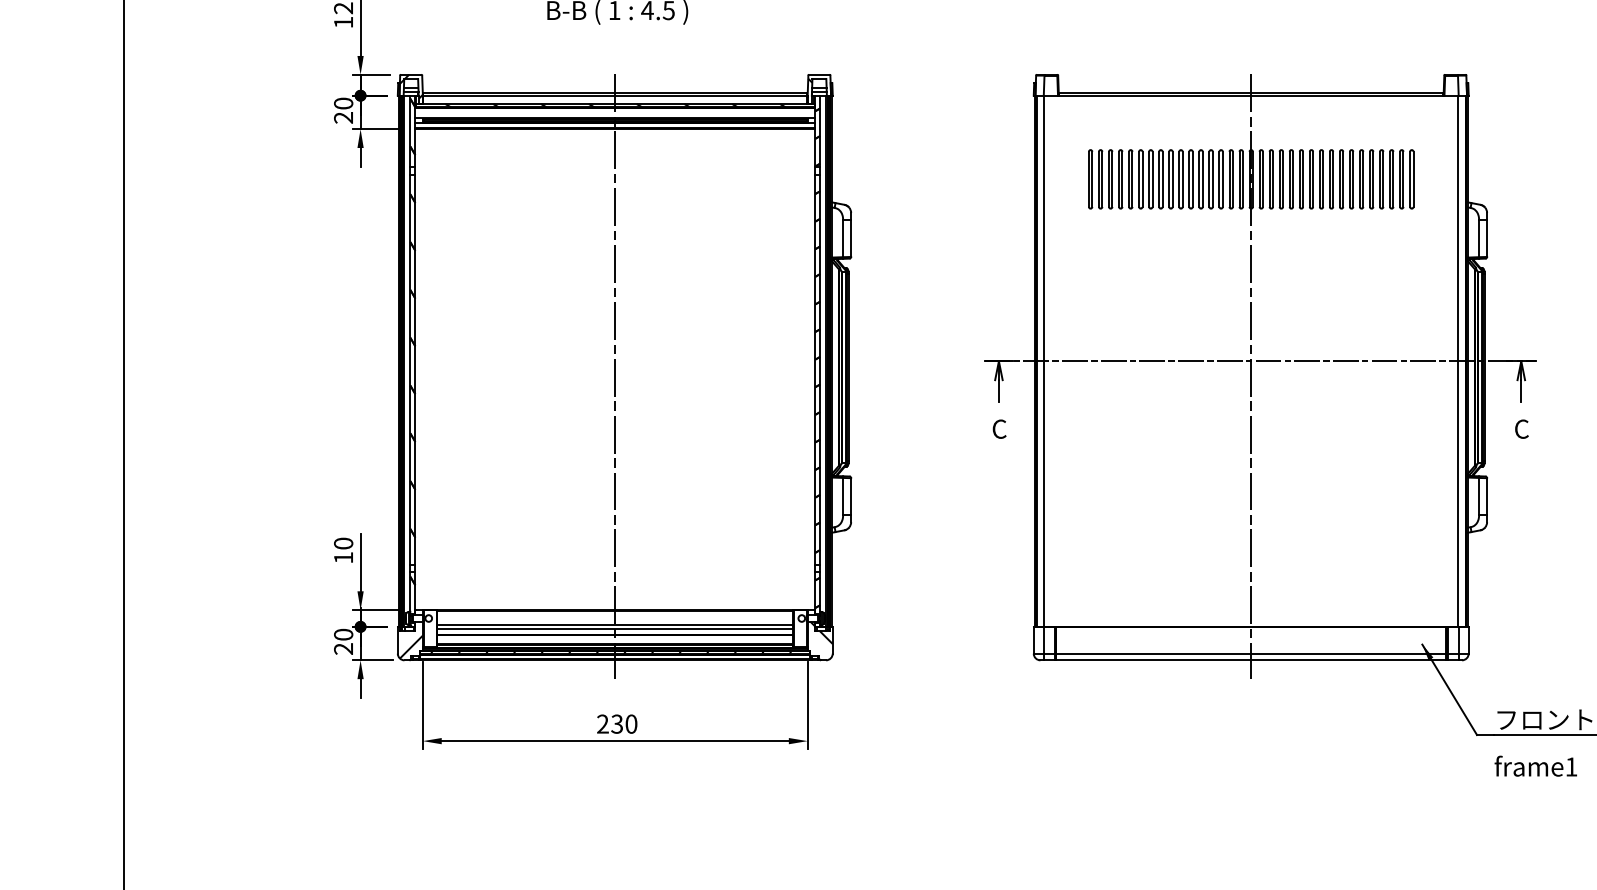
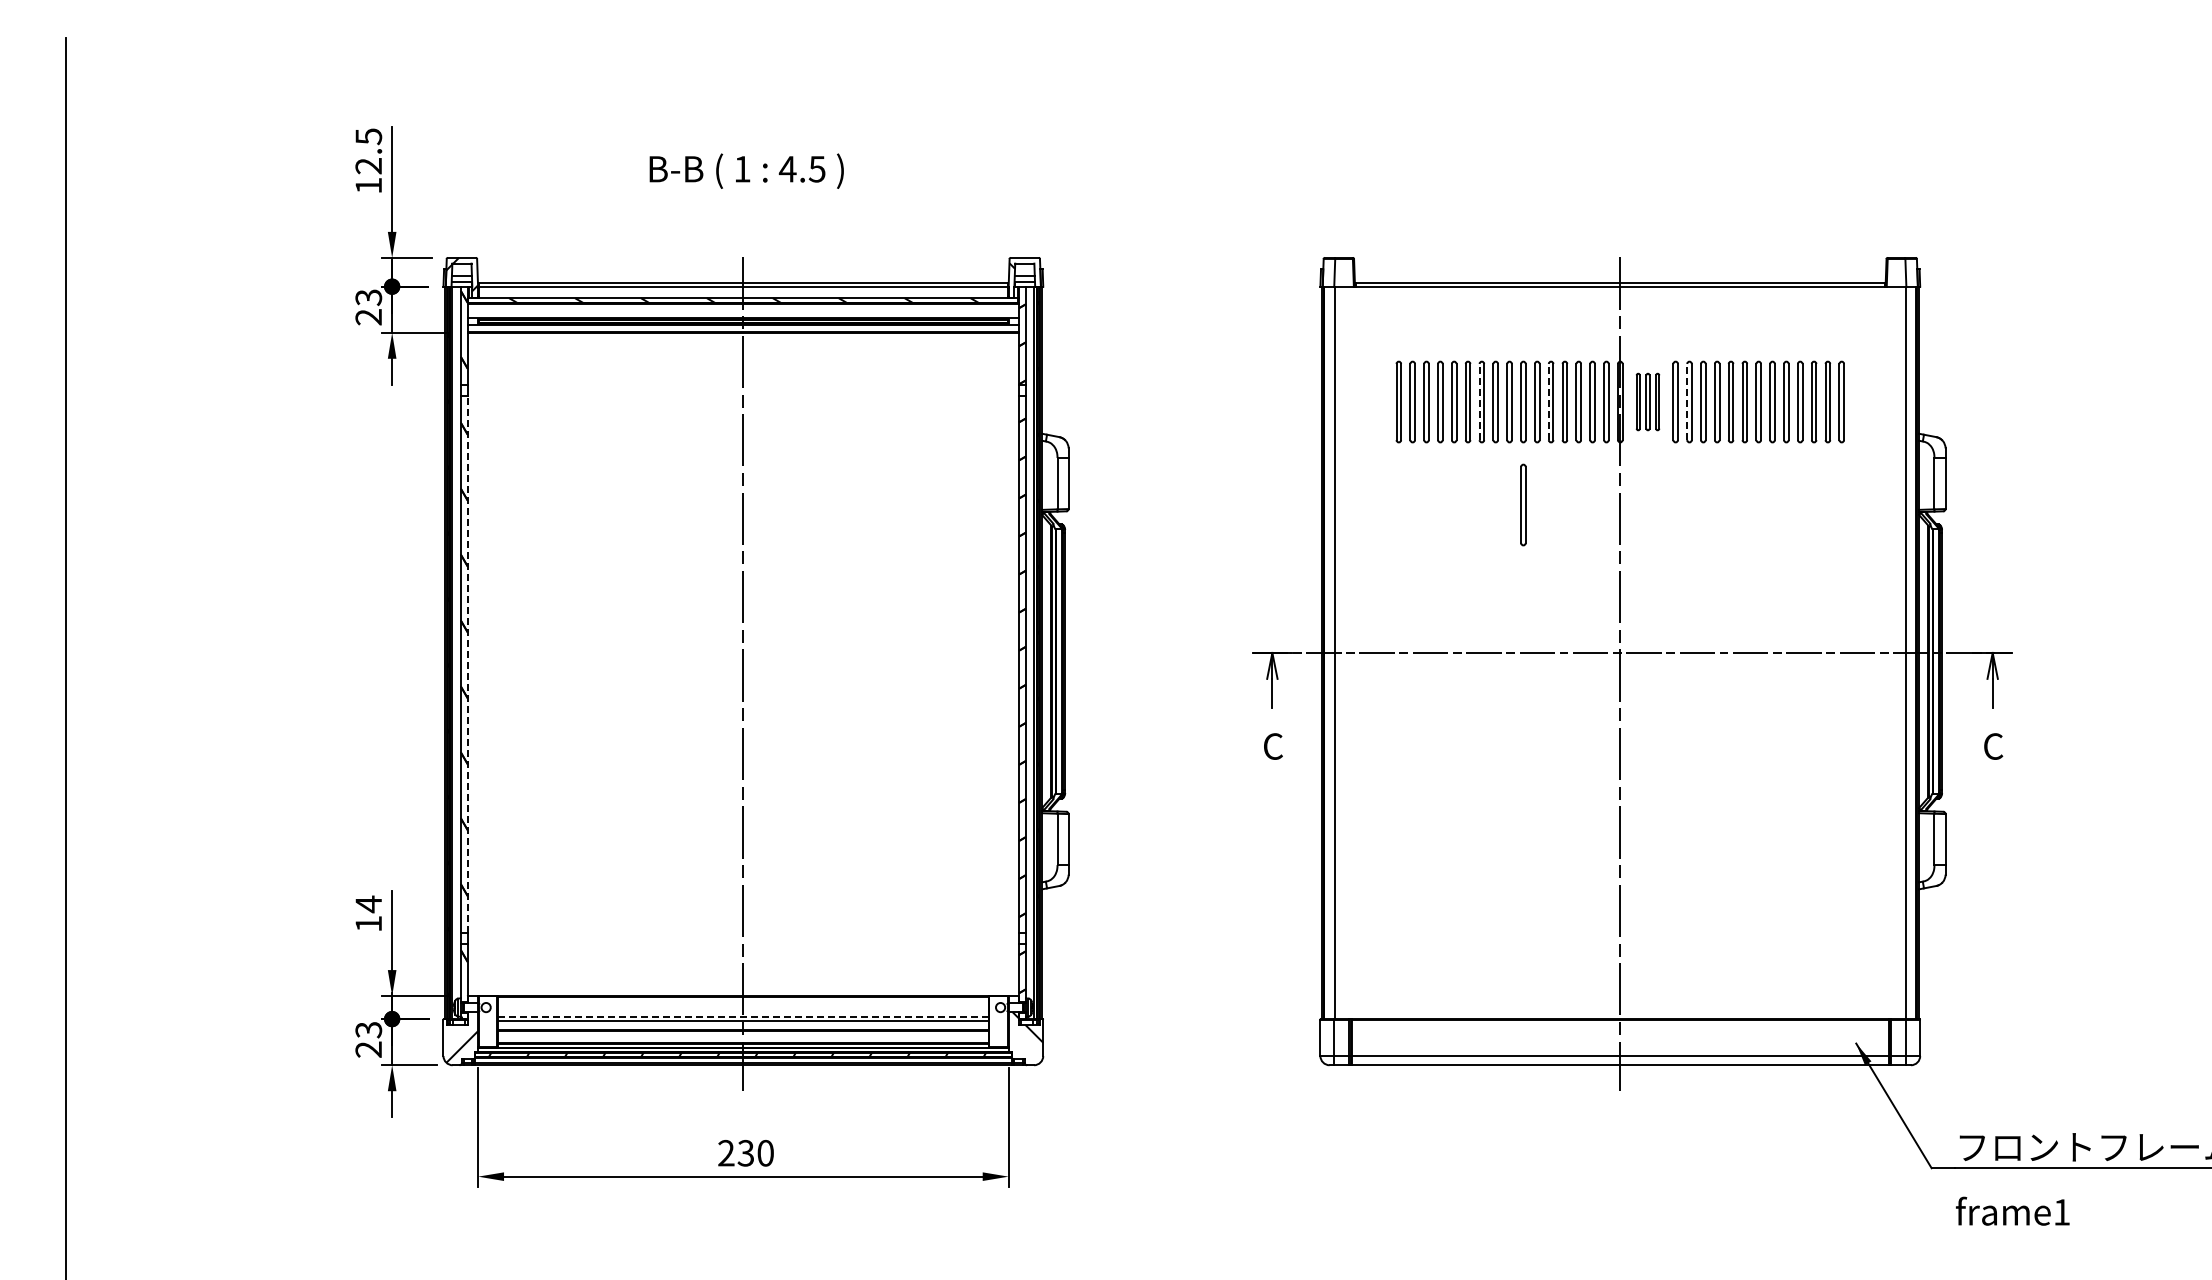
text: (343, 103) -> (368, 297), 20 -> 23
line: (1149, 178) -> (1479, 401), solid -> dashed
line: (1199, 178) -> (1548, 401), solid -> dashed
part: (1270, 178) -> (1647, 401), size x0.7
line: (1299, 178) -> (1687, 401), solid -> dashed
part: (1181, 253) -> (1523, 504), added
line: (415, 369) -> (467, 664), solid -> dashed
text: (343, 543) -> (368, 904), 10 -> 14
line: (615, 624) -> (743, 1016), solid -> dashed
text: (343, 634) -> (368, 1029), 20 -> 23

